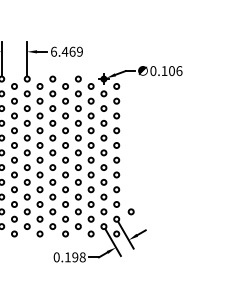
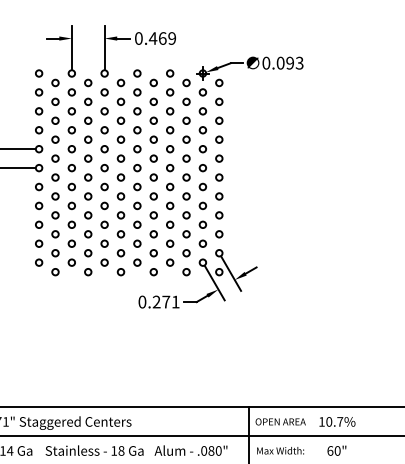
text: (53, 51) -> (138, 38), 6.469 -> 0.469
text: (171, 70) -> (289, 62), 0.106 -> 0.093
circle: (130, 211) -> (237, 243), removed
text: (74, 256) -> (165, 301), 0.198 -> 0.271

